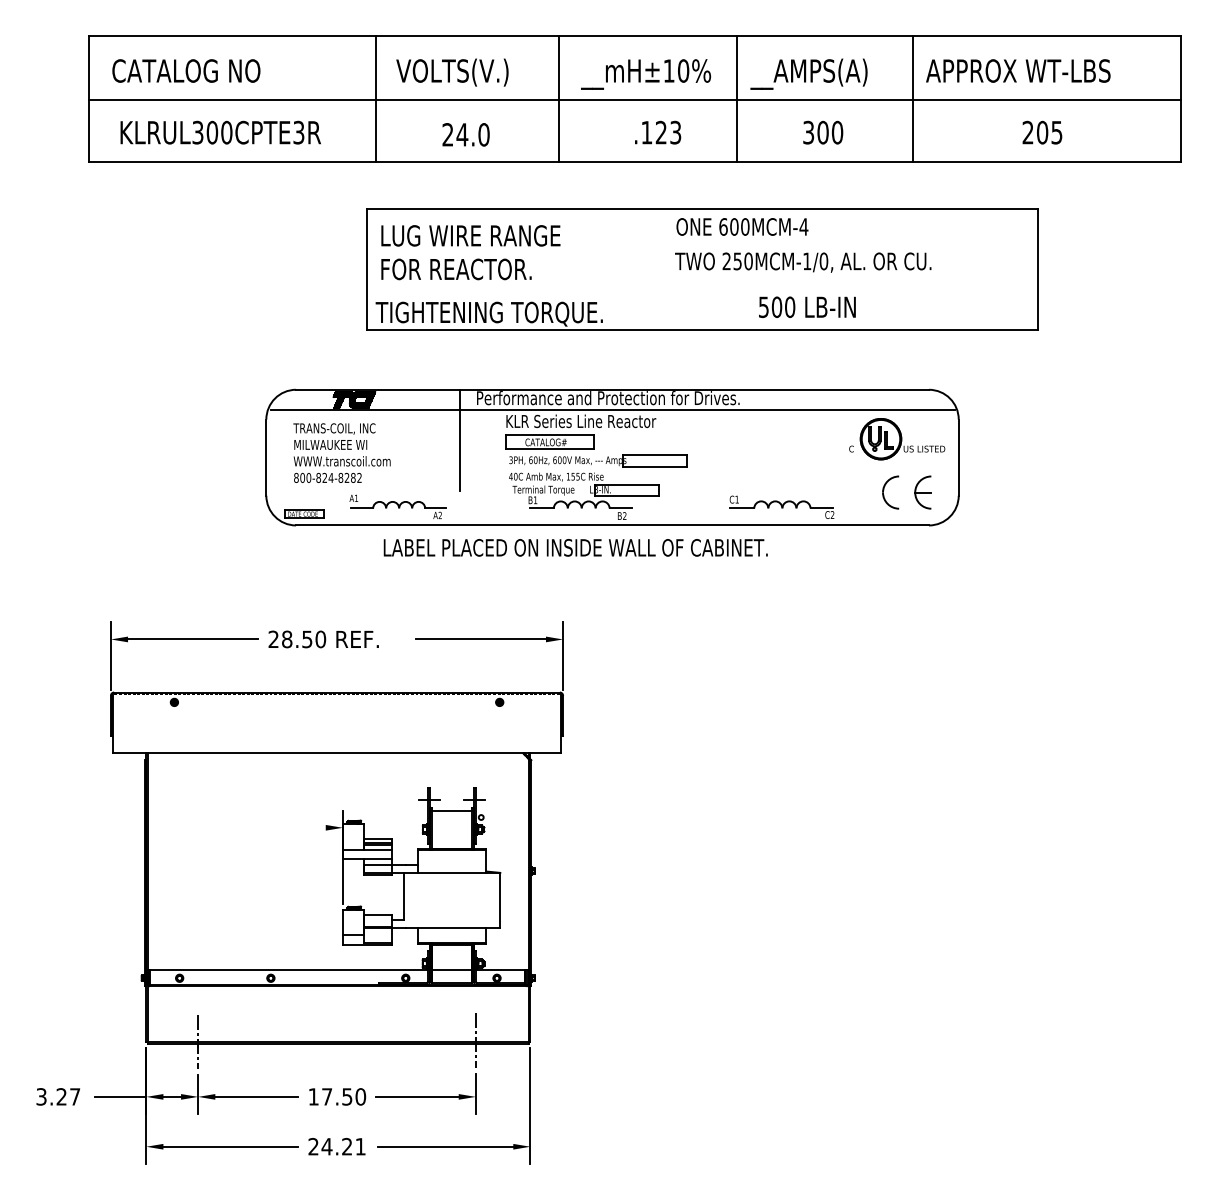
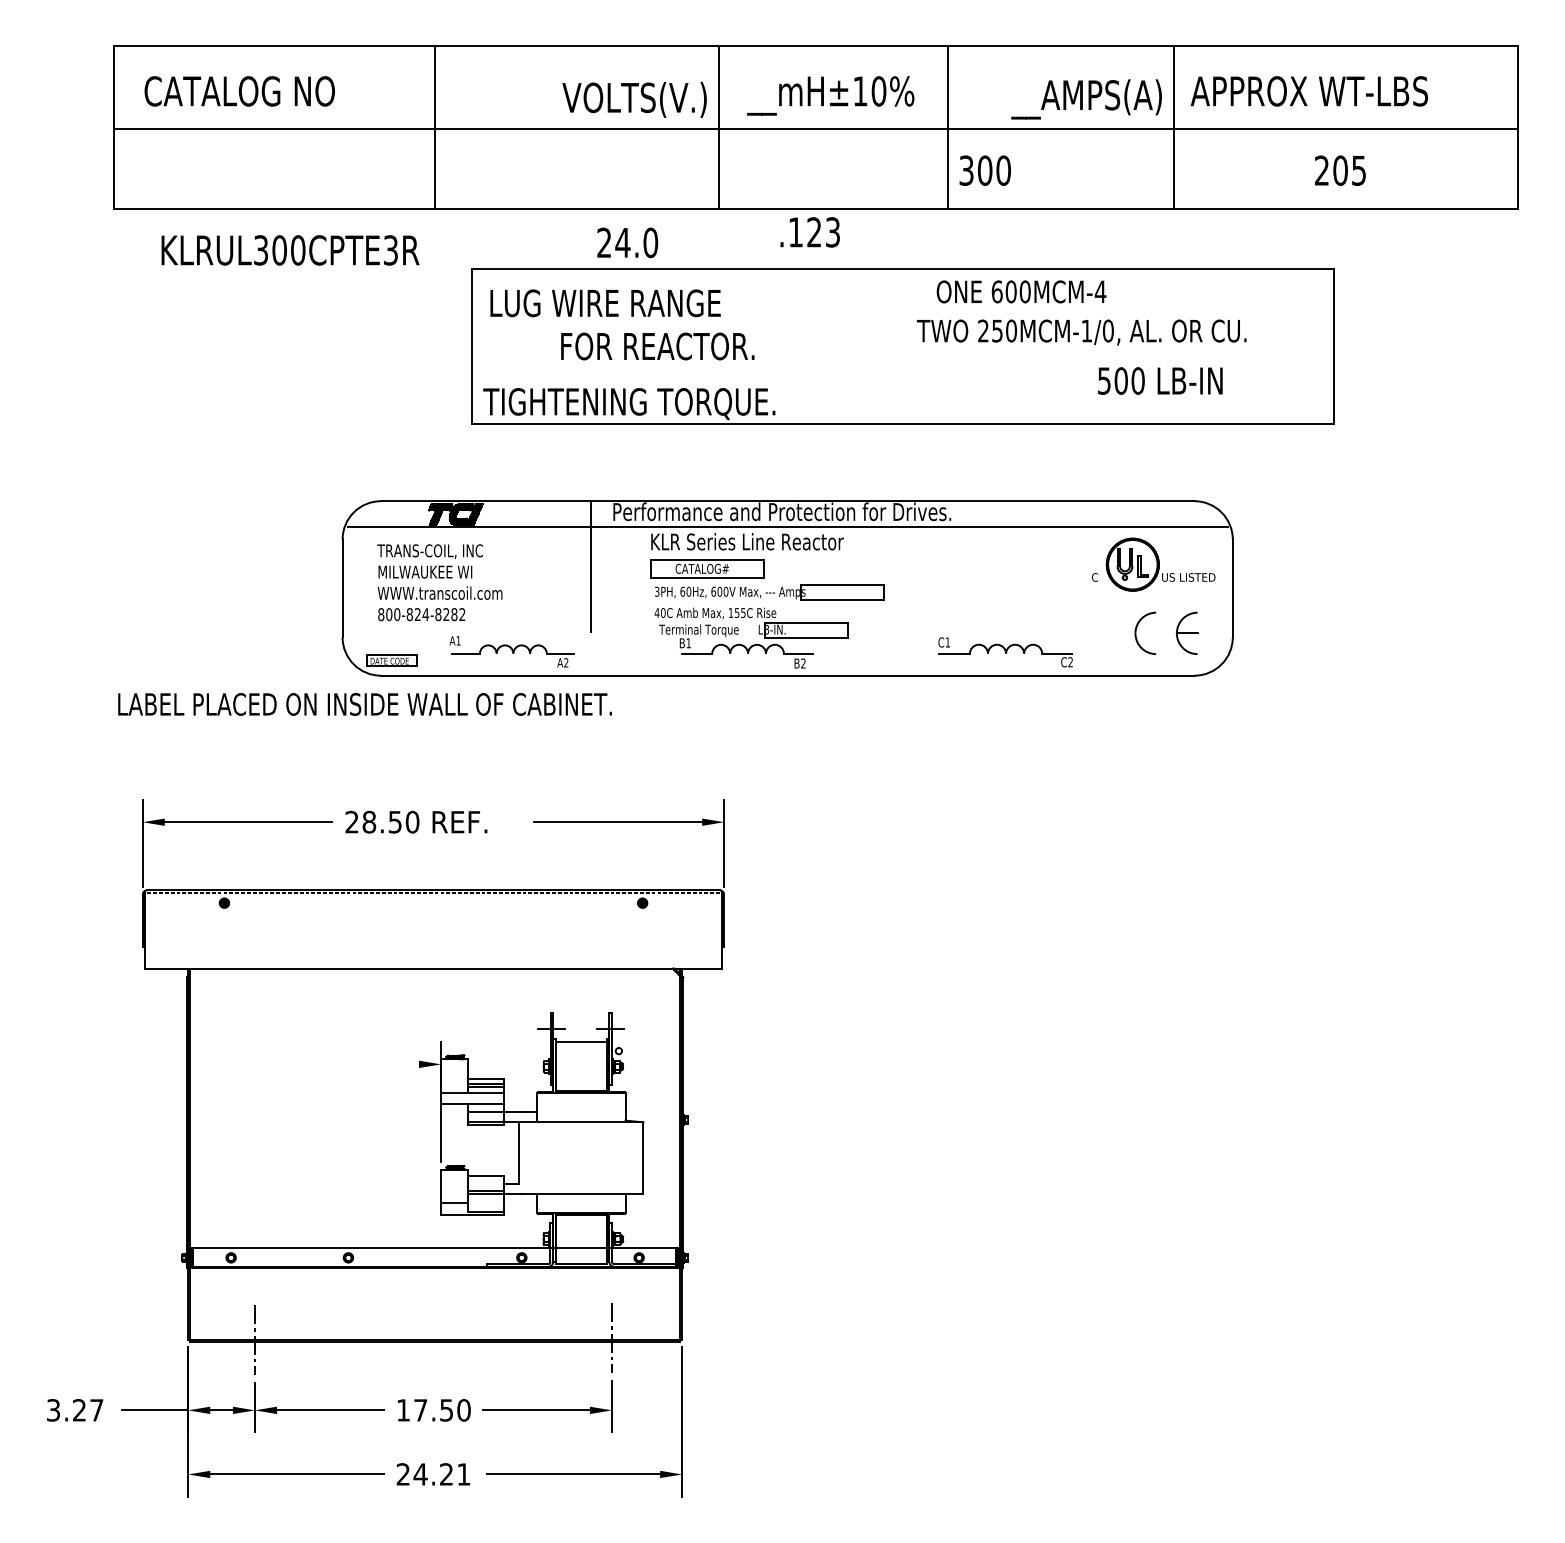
text: (452, 72) -> (634, 99), moved
text: (808, 73) -> (1085, 98), moved
line: (375, 99) -> (434, 128), moved
text: (220, 132) -> (290, 250), moved
text: (658, 132) -> (810, 232), moved
text: (823, 132) -> (985, 170), moved
text: (465, 134) -> (626, 242), moved
text: (742, 226) -> (1021, 291), moved
text: (803, 262) -> (1082, 332), moved
text: (456, 269) -> (657, 346), moved
text: (807, 307) -> (1160, 381), moved
text: (575, 547) -> (364, 704), moved

